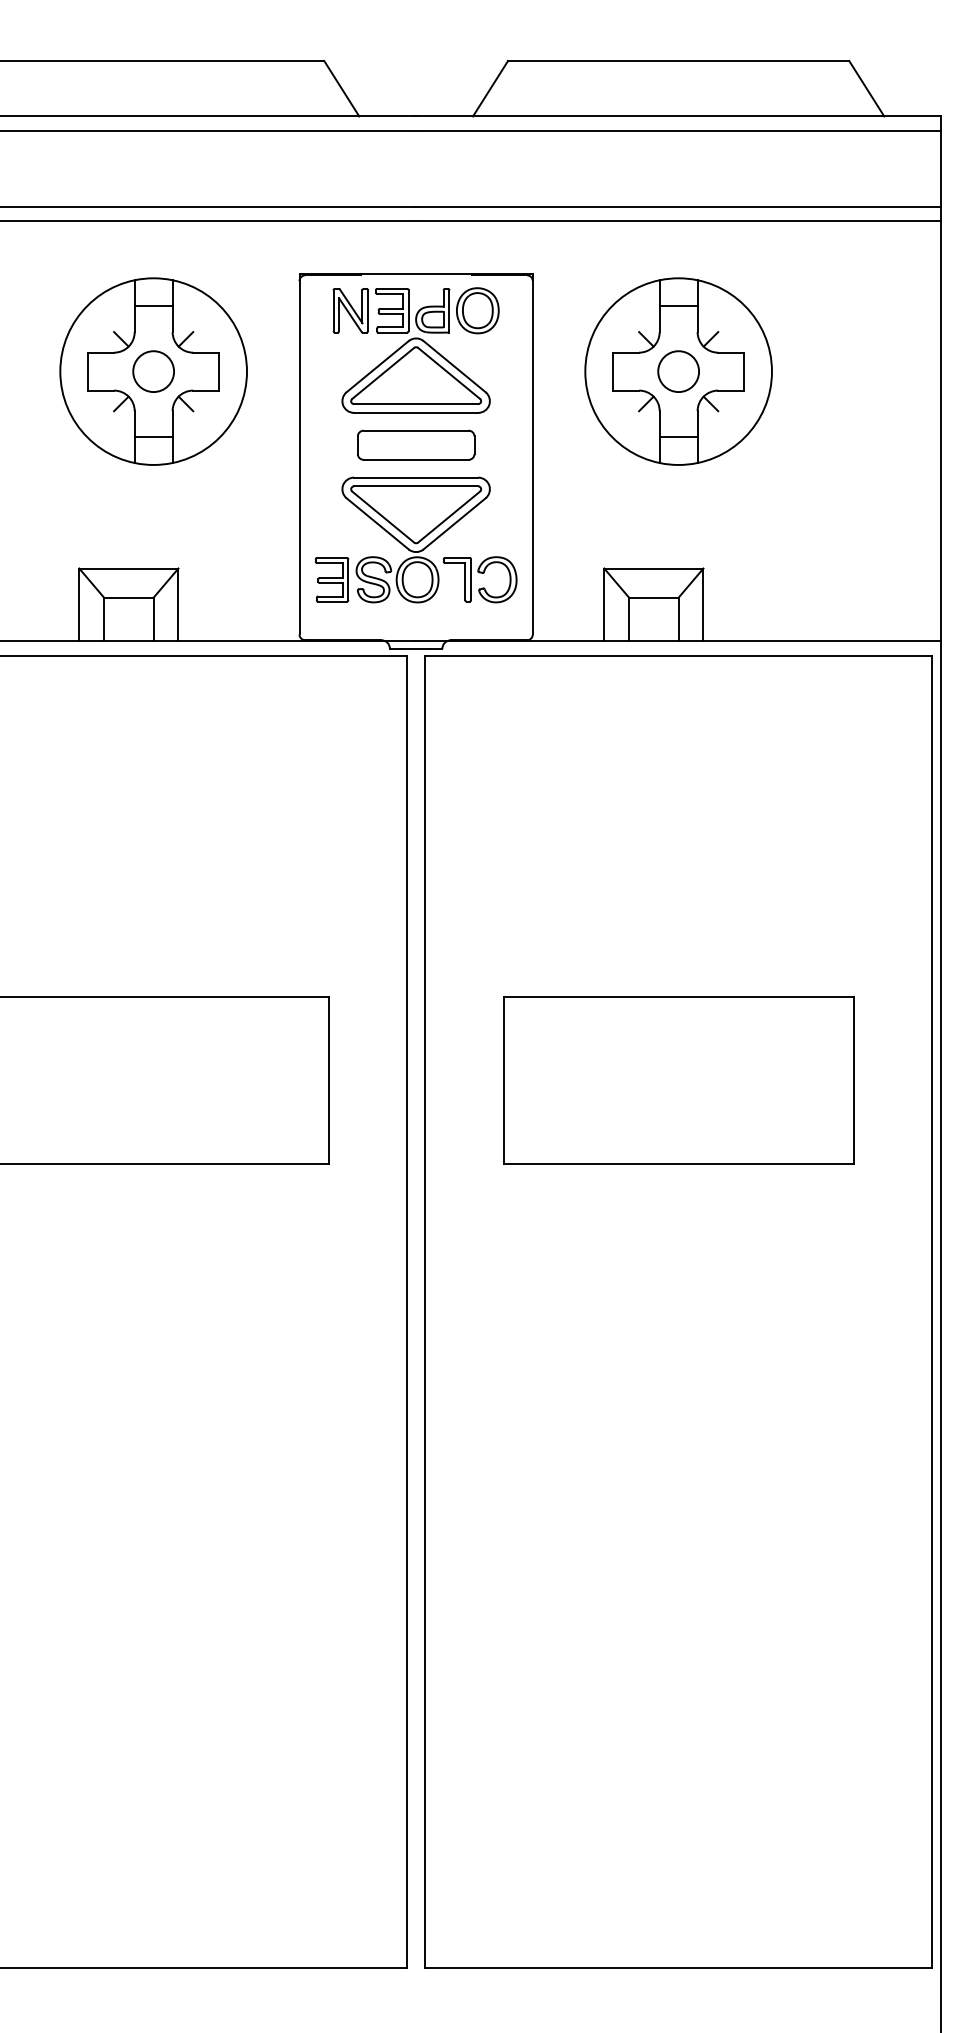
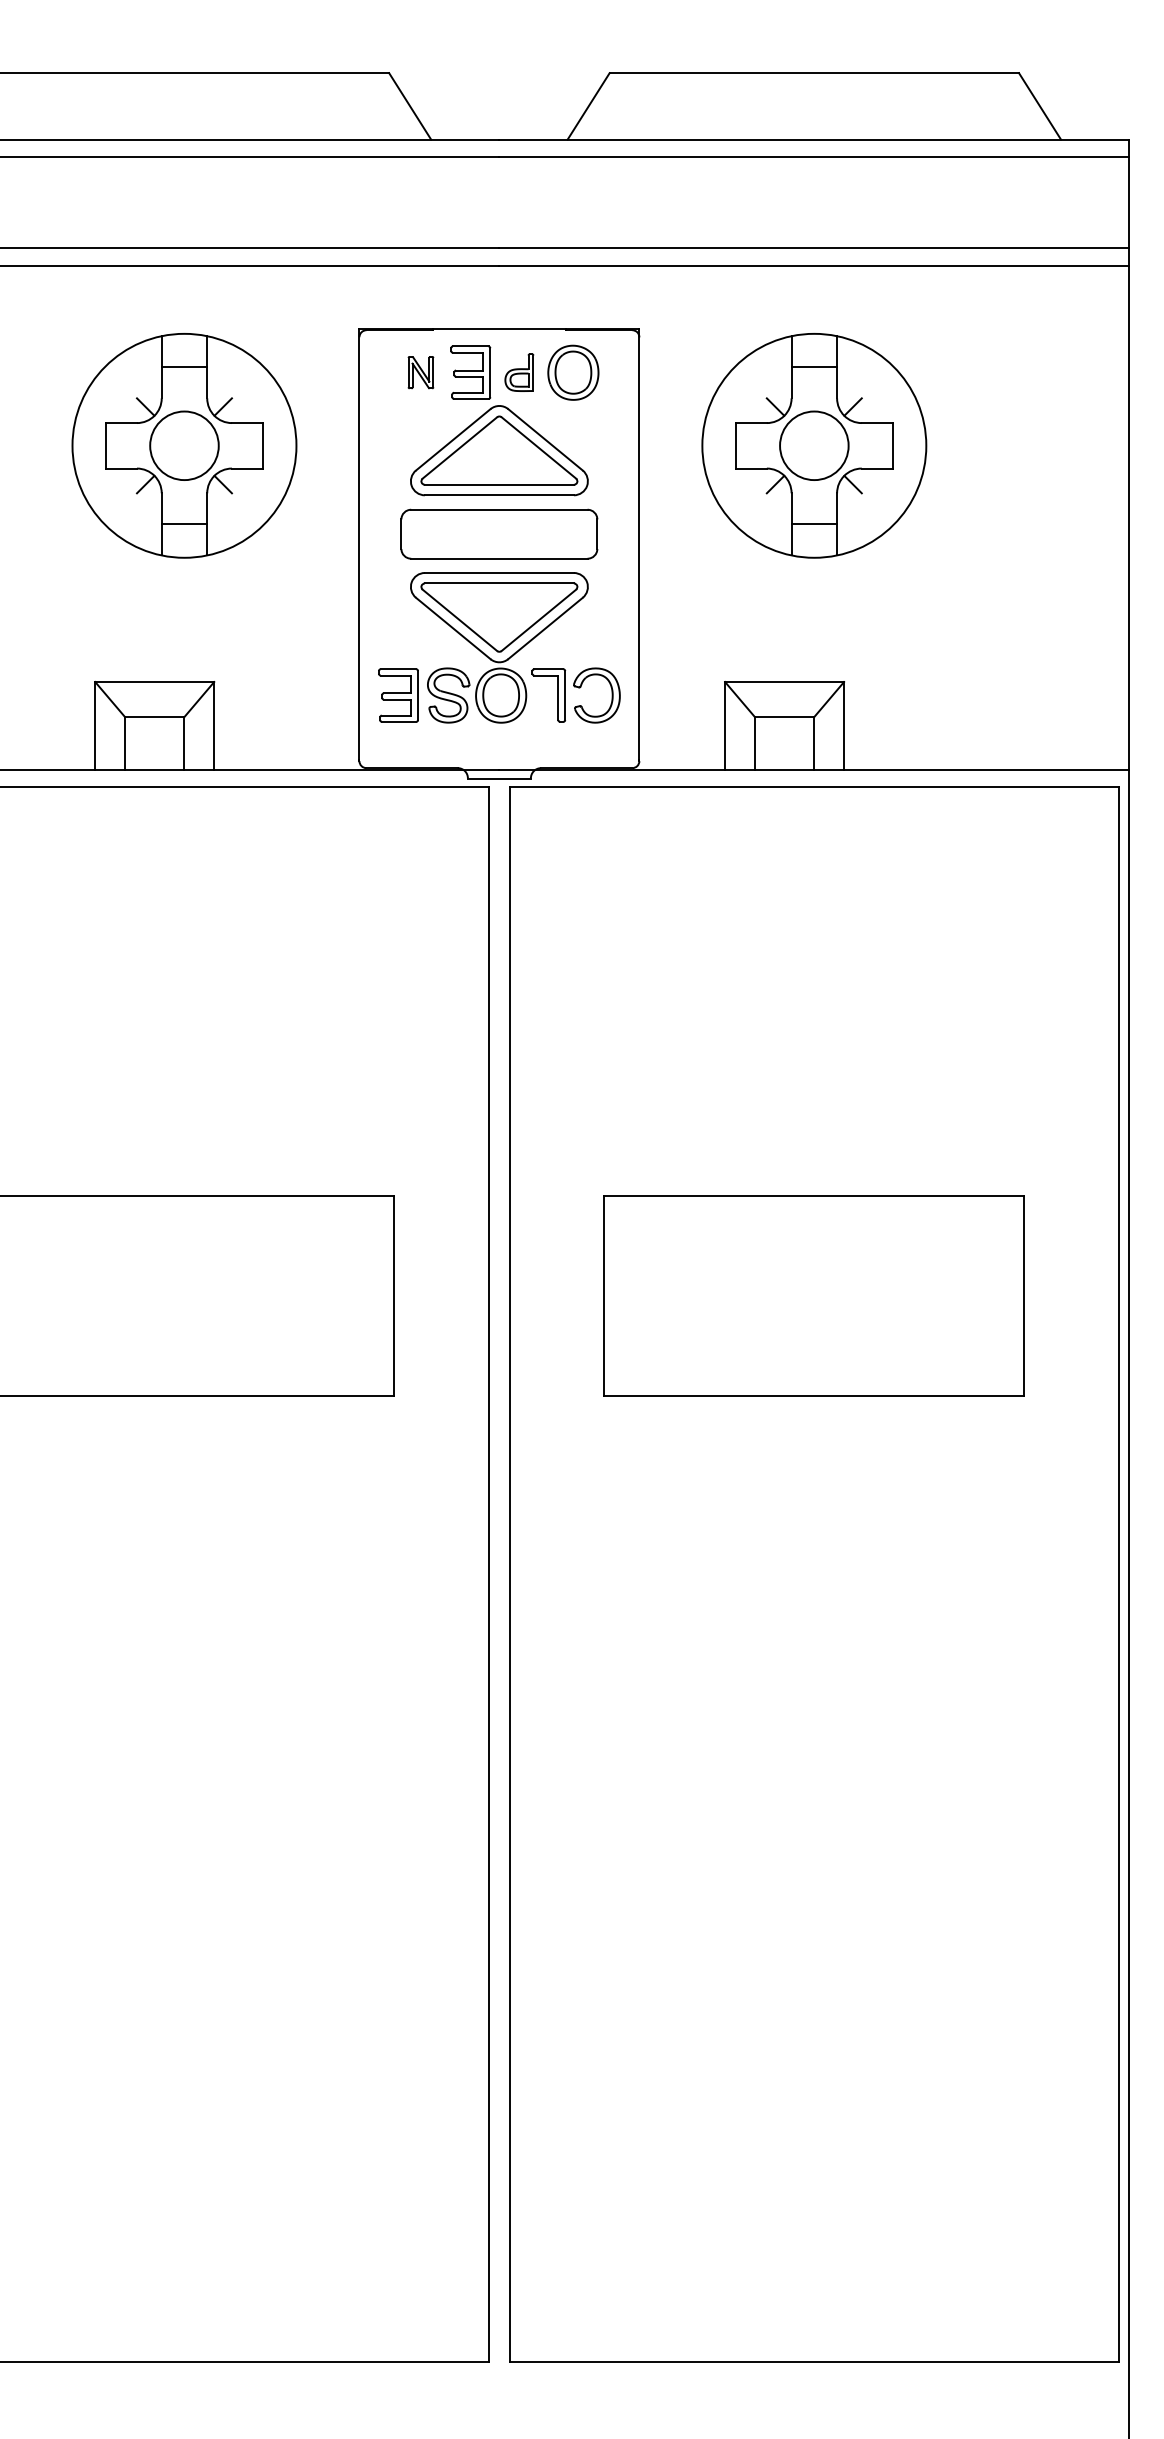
part: (350, 310) -> (420, 372), size x0.6
part: (432, 310) -> (519, 372), size x0.7
circle: (153, 371) -> (184, 445), size x1.4
circle: (677, 371) -> (813, 445), size x1.4
part: (416, 444) -> (499, 533), size x1.4

